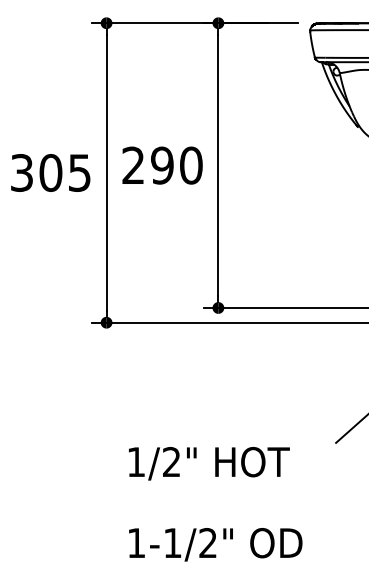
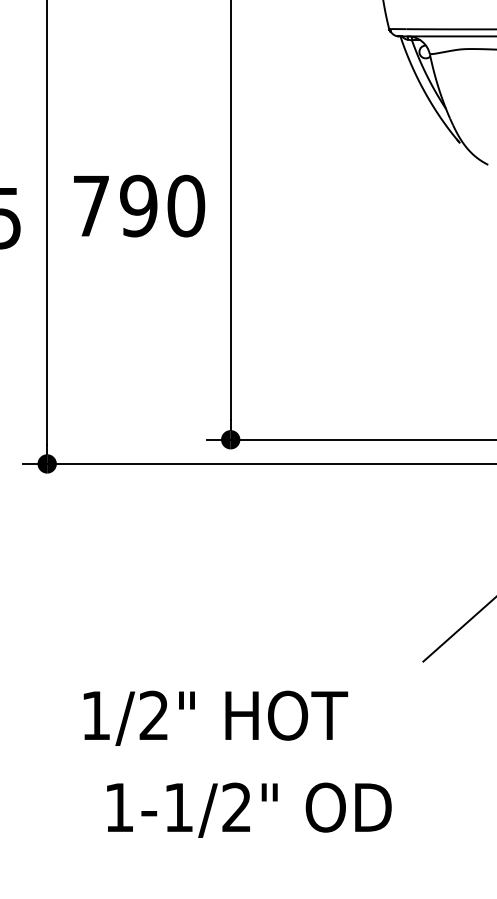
text: (133, 164) -> (91, 204), 290 -> 790
text: (209, 463) -> (216, 717), moved
text: (215, 544) -> (248, 809), moved

